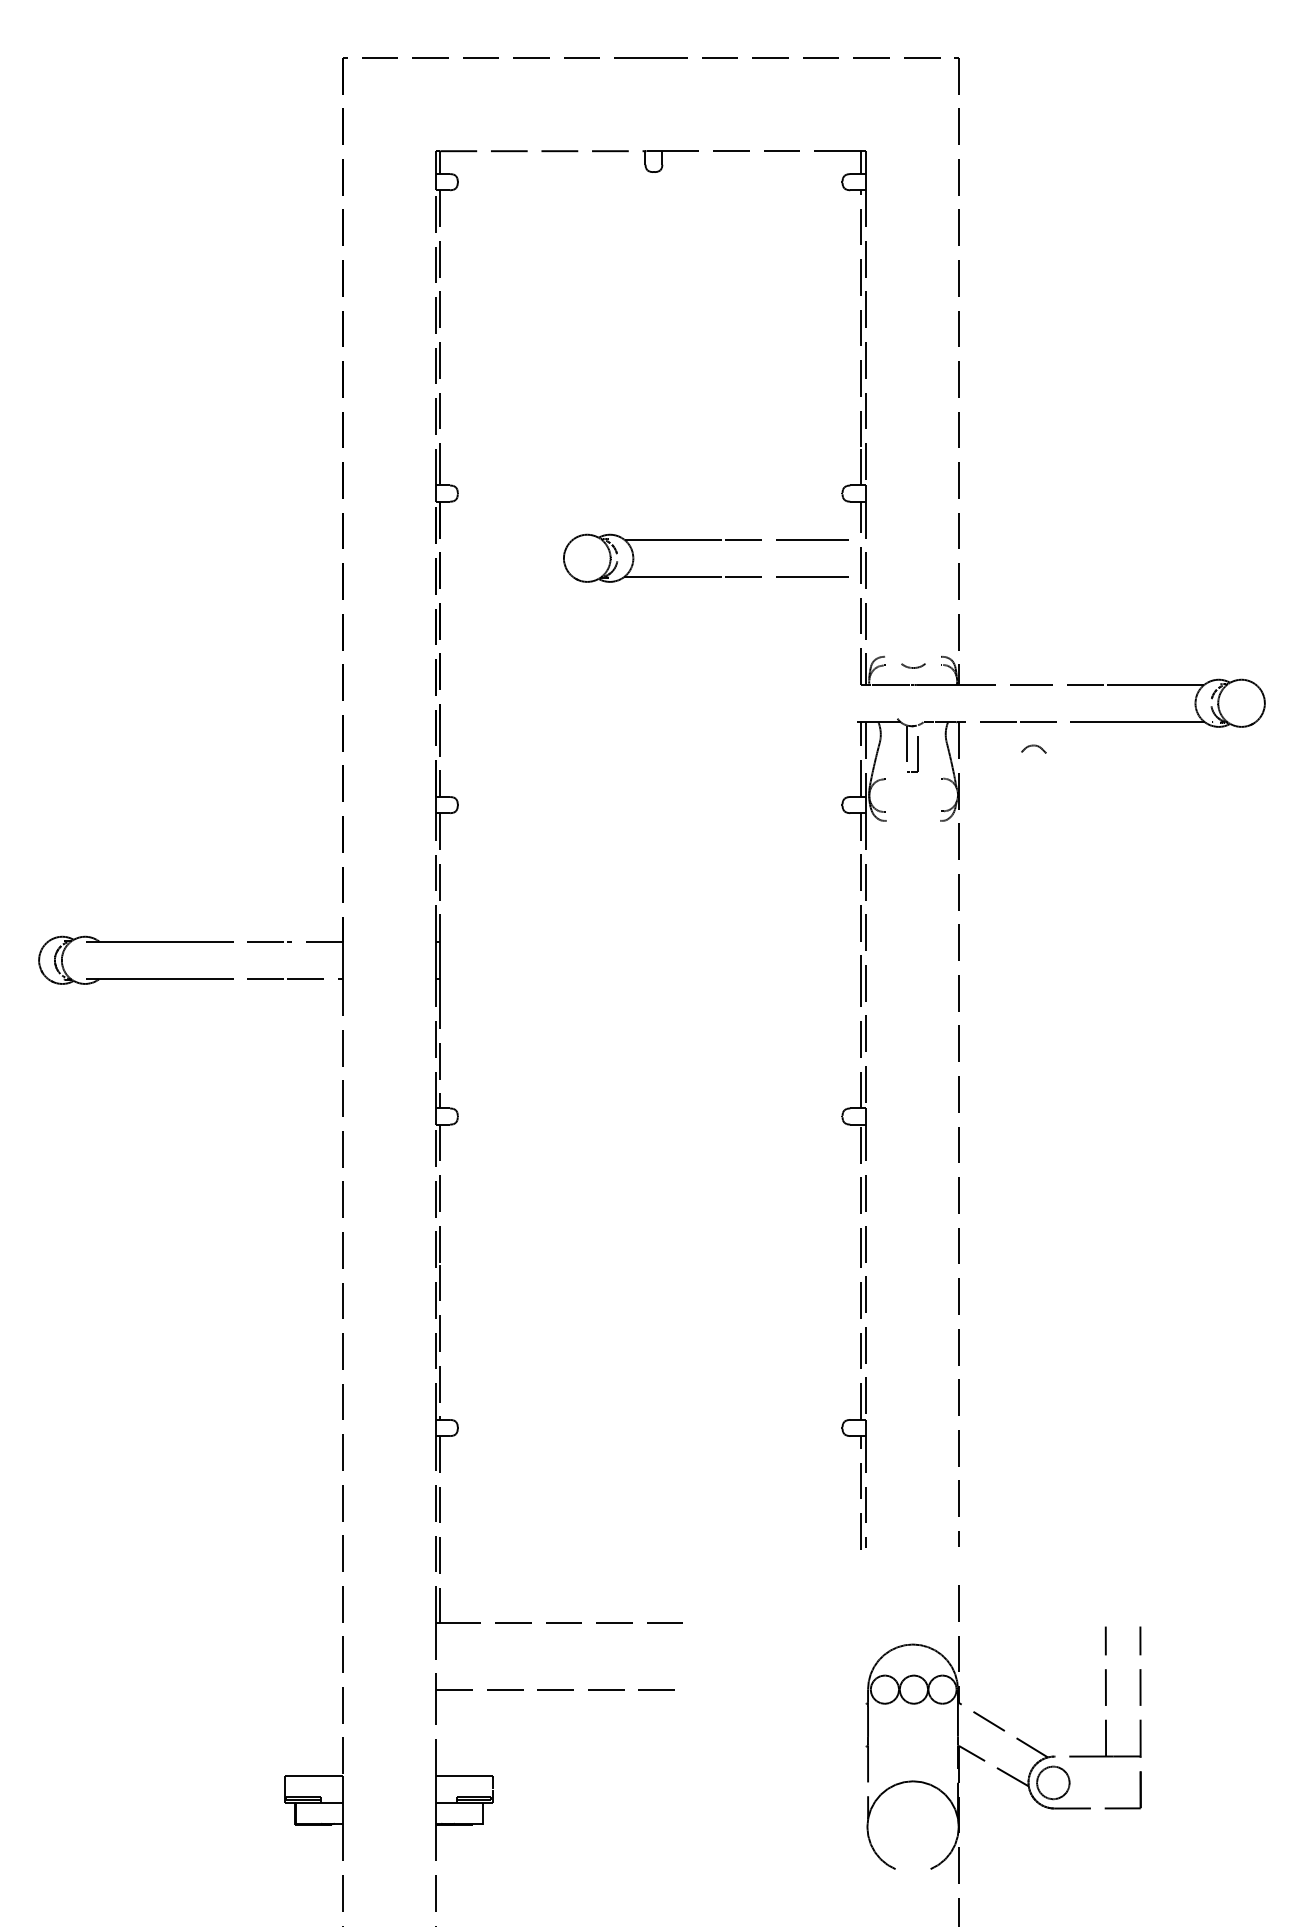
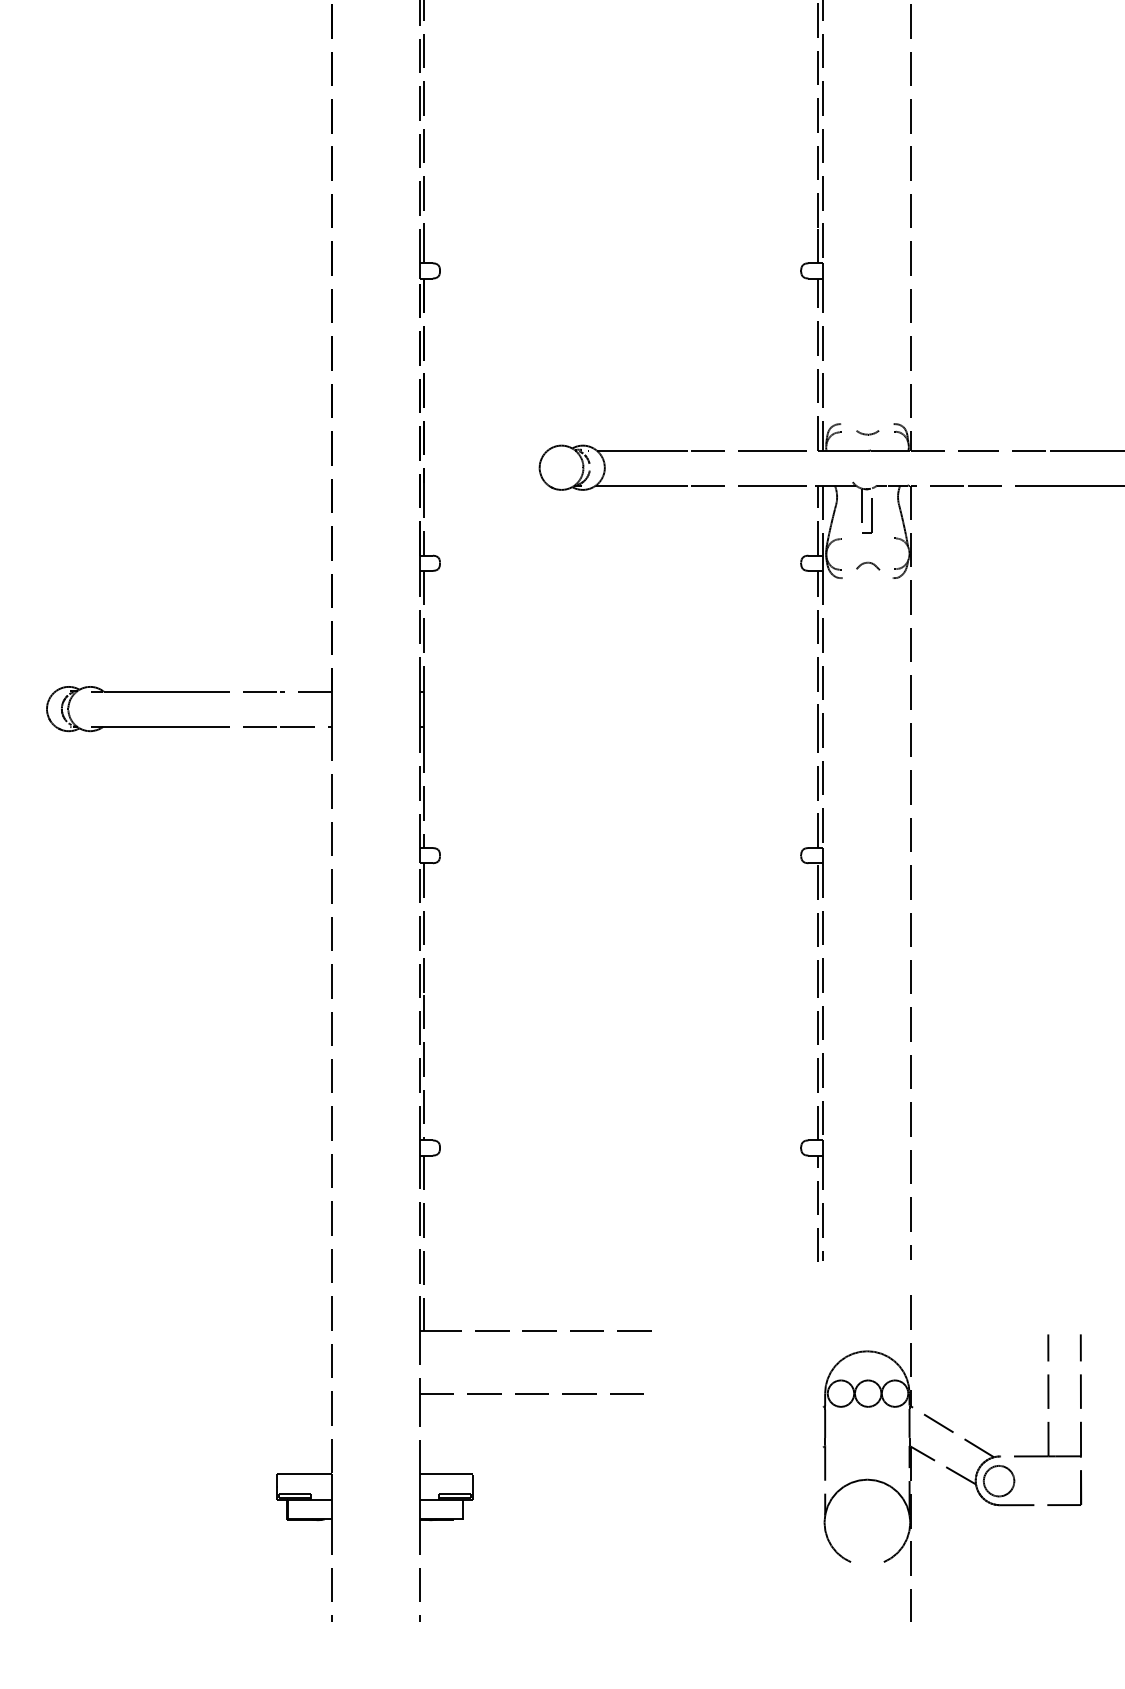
part: (705, 540) -> (672, 451), moved
part: (1033, 748) -> (867, 565), moved

